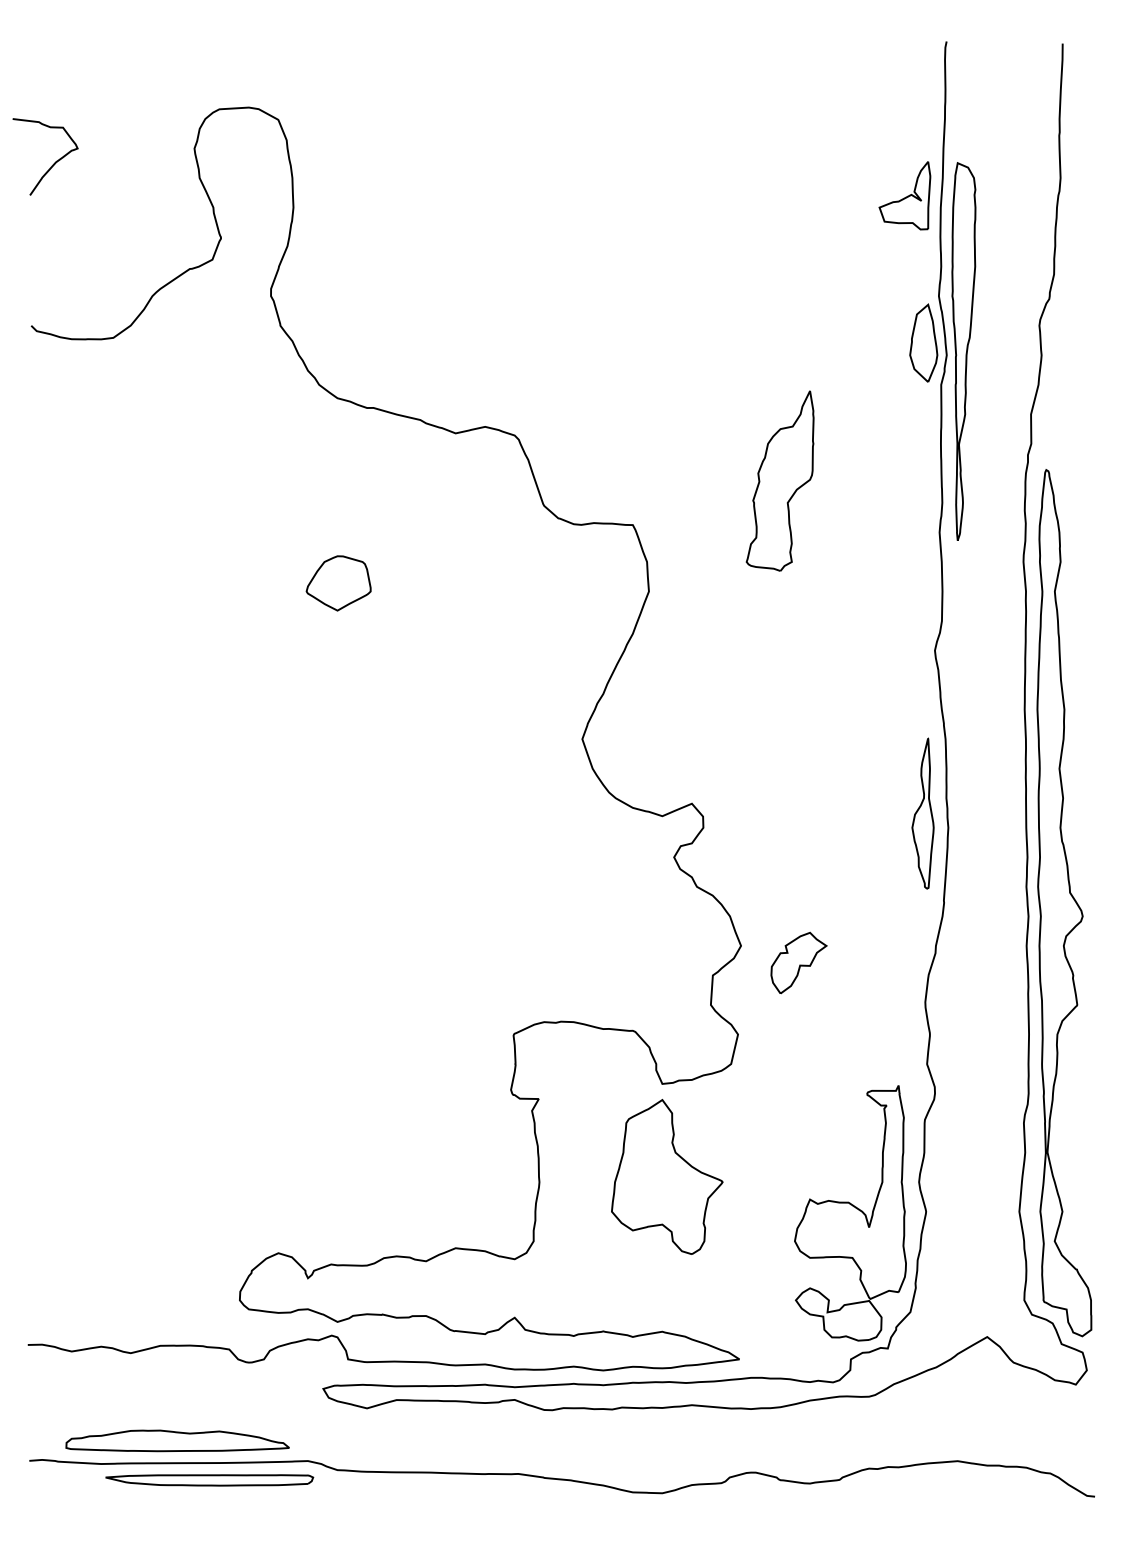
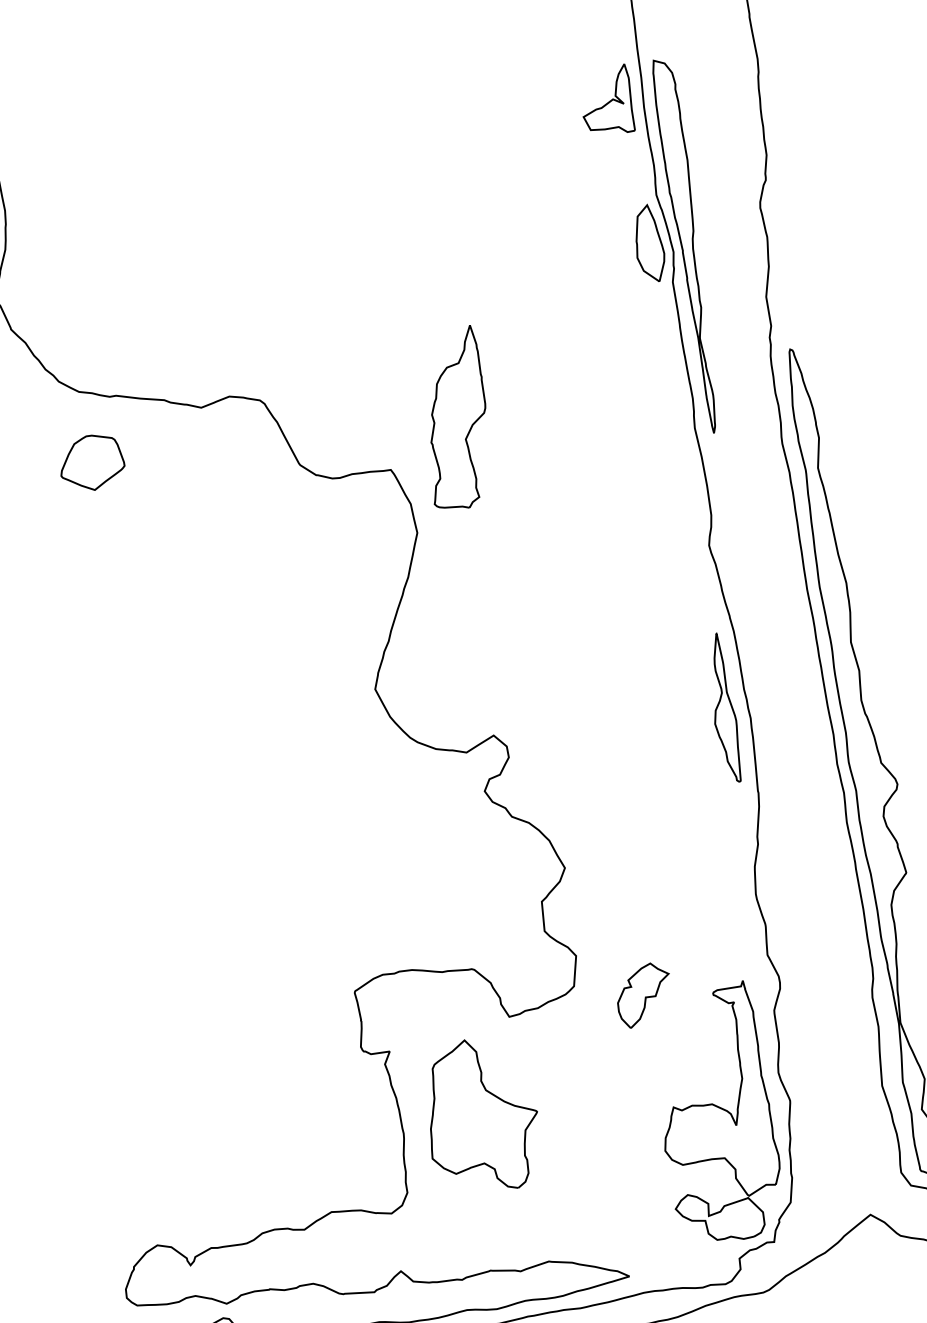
part: (779, 480) -> (454, 418), moved
part: (338, 583) -> (91, 463), moved
part: (798, 962) -> (643, 994), moved
part: (667, 1176) -> (481, 1115), moved

